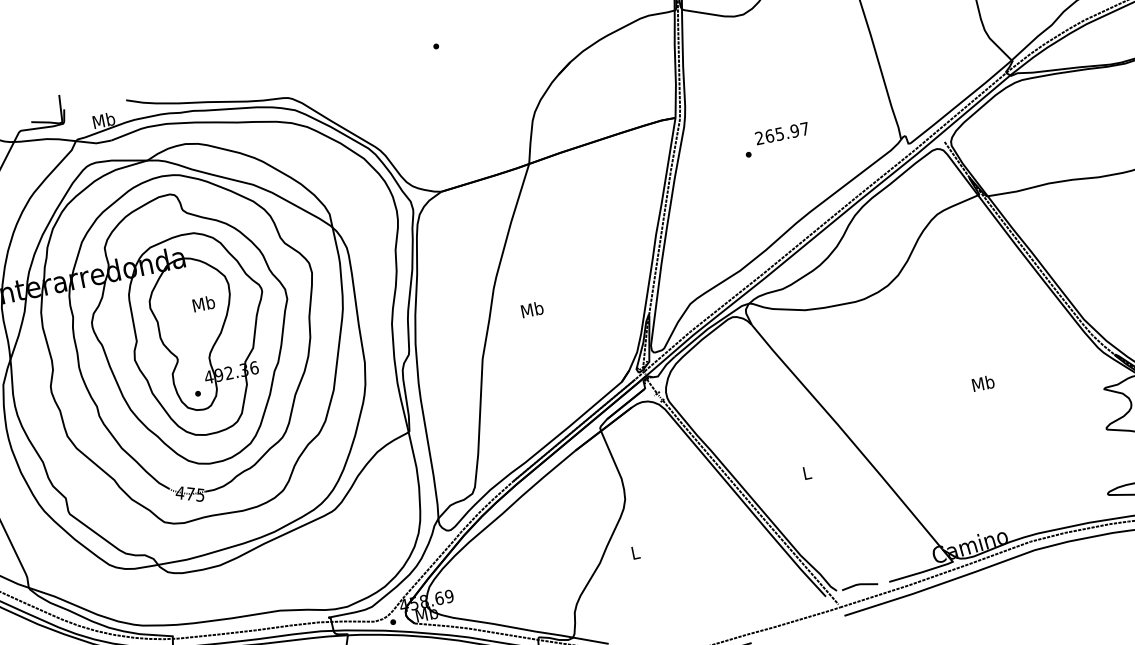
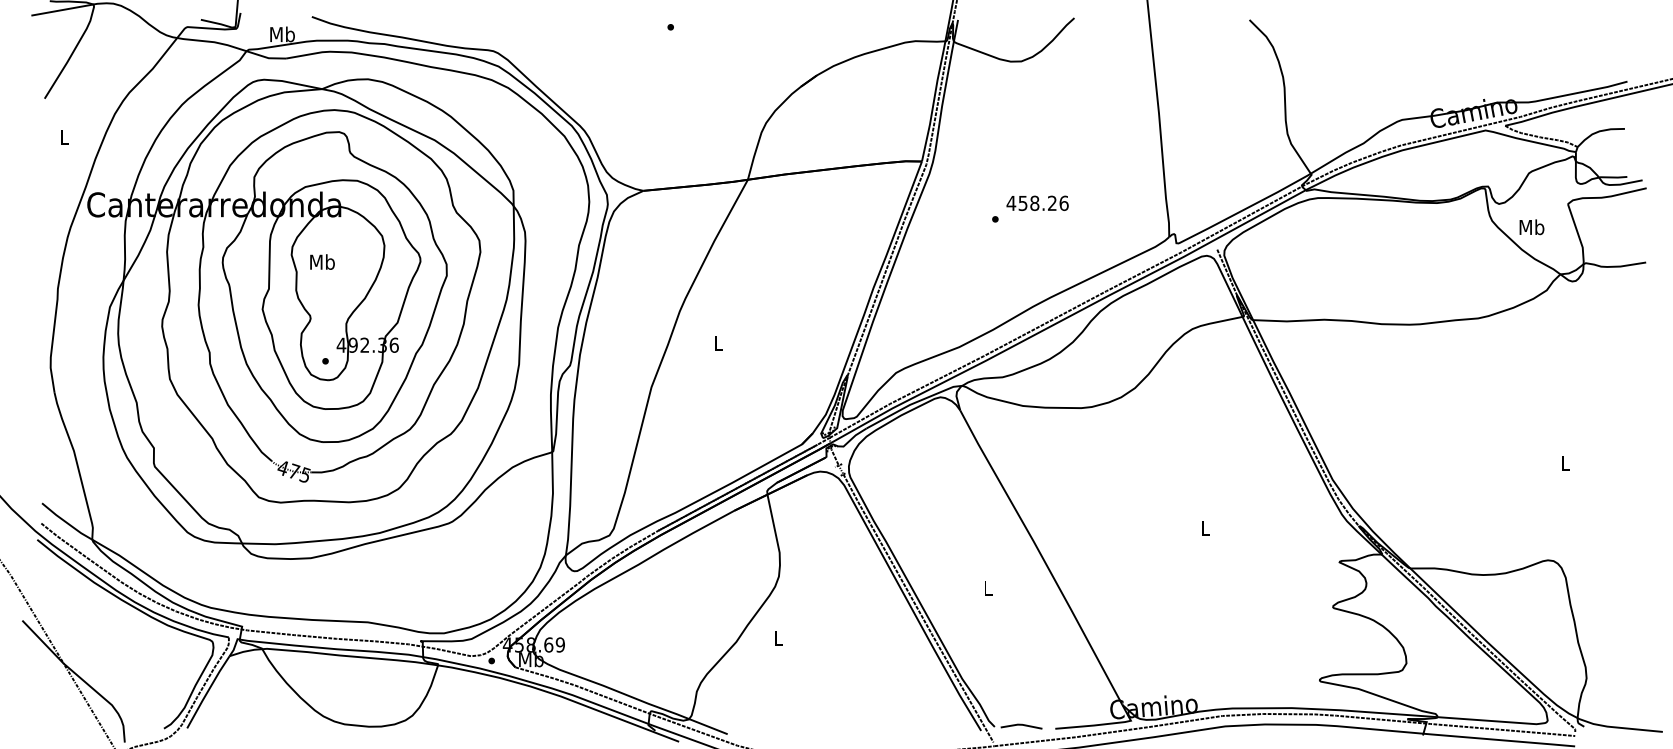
text: (782, 133) -> (1037, 203), 265.97 -> 458.26
text: (203, 303) -> (322, 261), moved
text: (532, 309) -> (718, 343), Mb -> L
text: (983, 383) -> (1205, 528), Mb -> L

